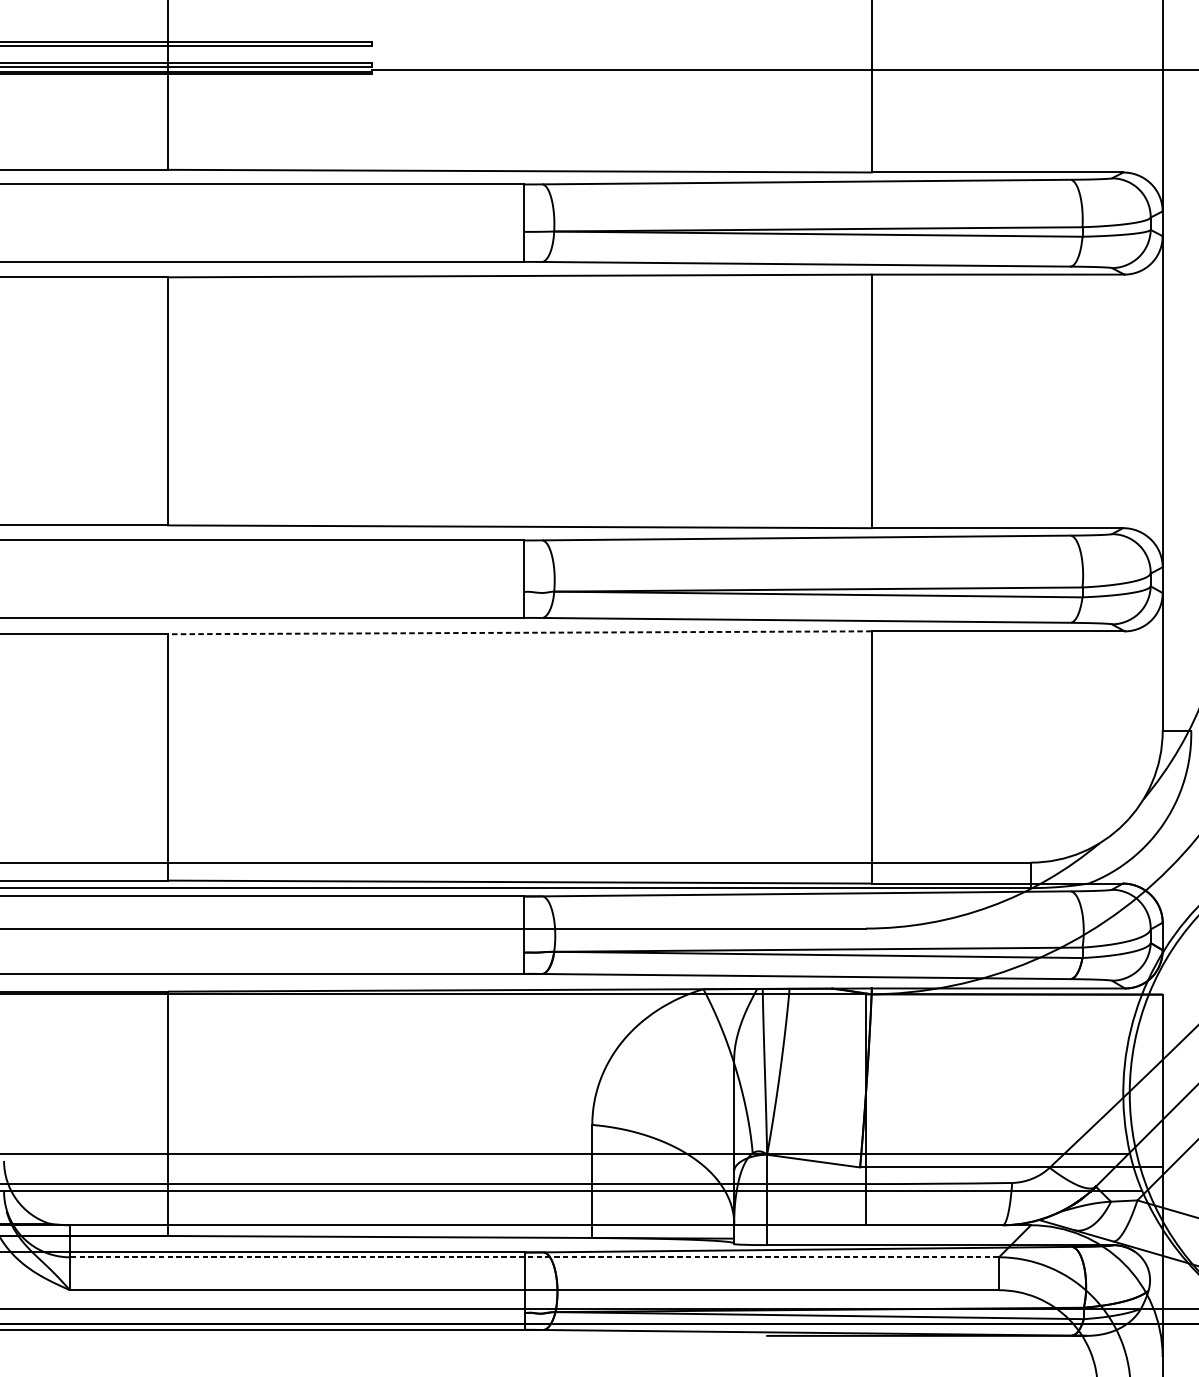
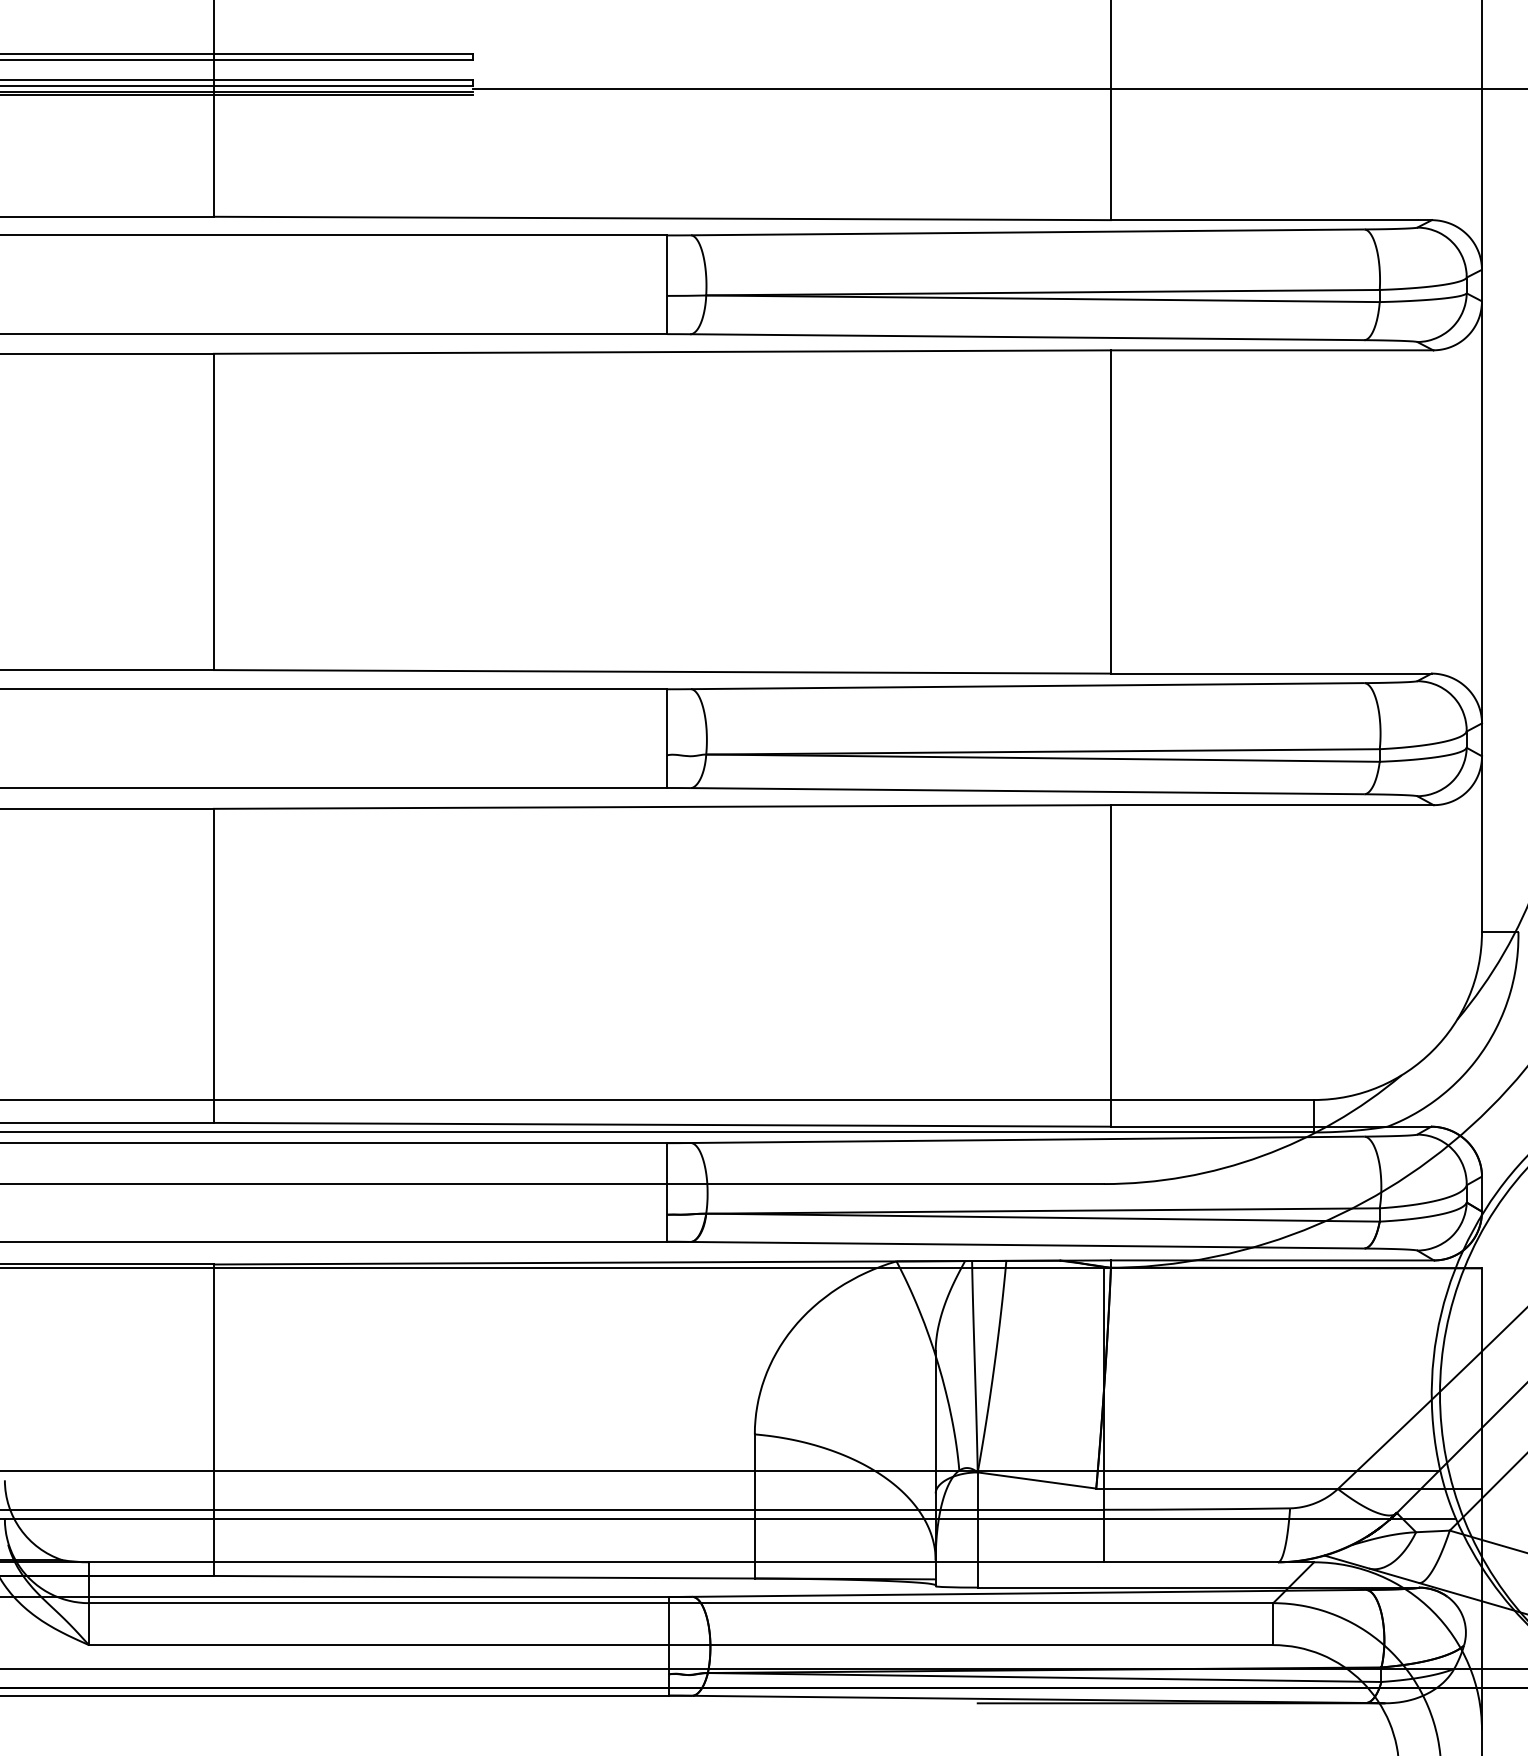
line: (519, 632) -> (662, 806), dashed -> solid
line: (534, 1257) -> (680, 1603), dashed -> solid

